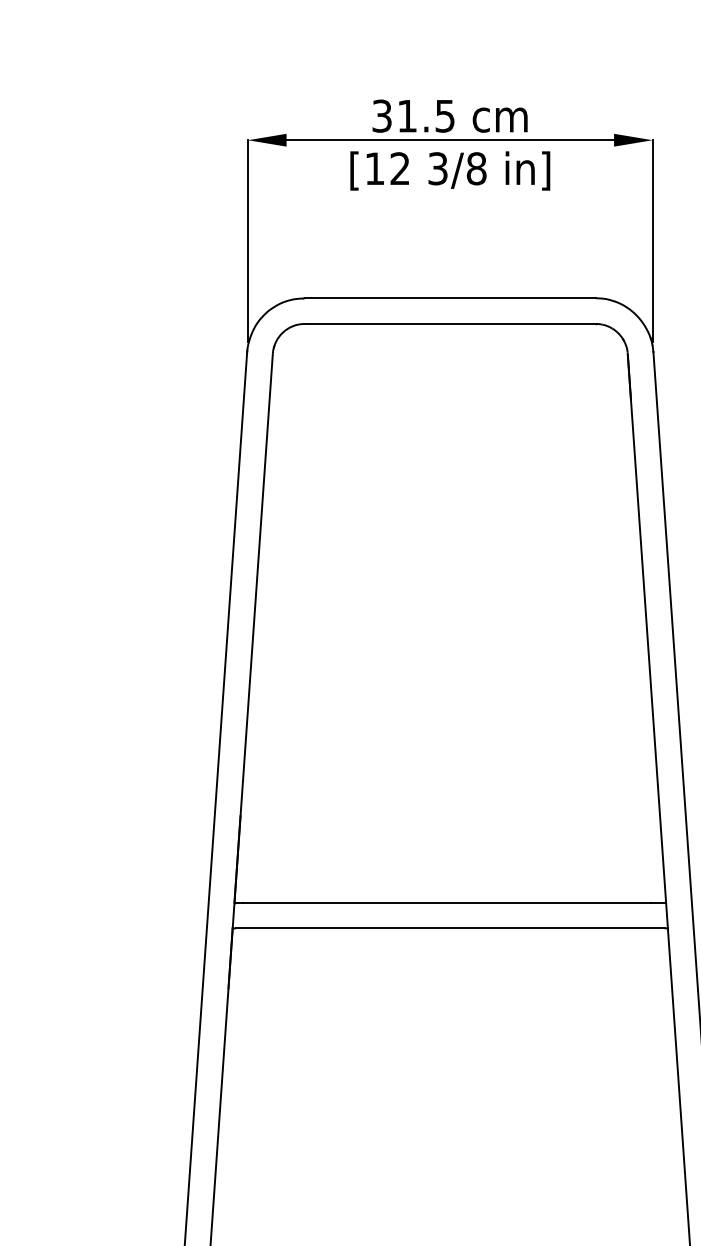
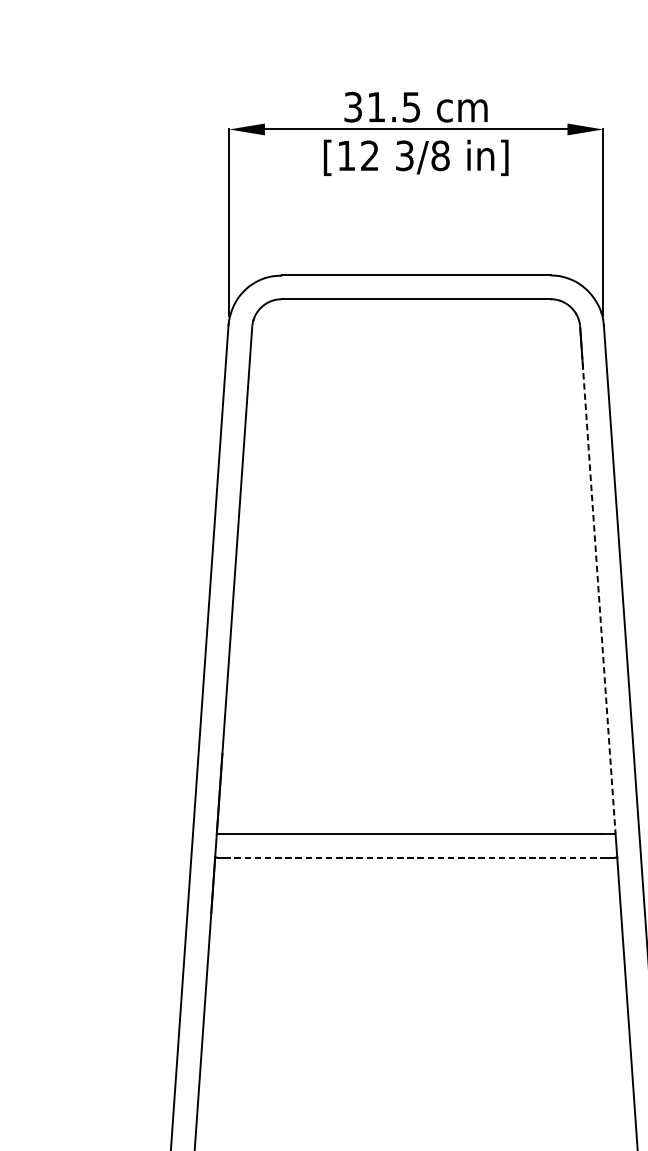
line: (647, 636) -> (598, 587), solid -> dashed
line: (447, 928) -> (413, 857), solid -> dashed

